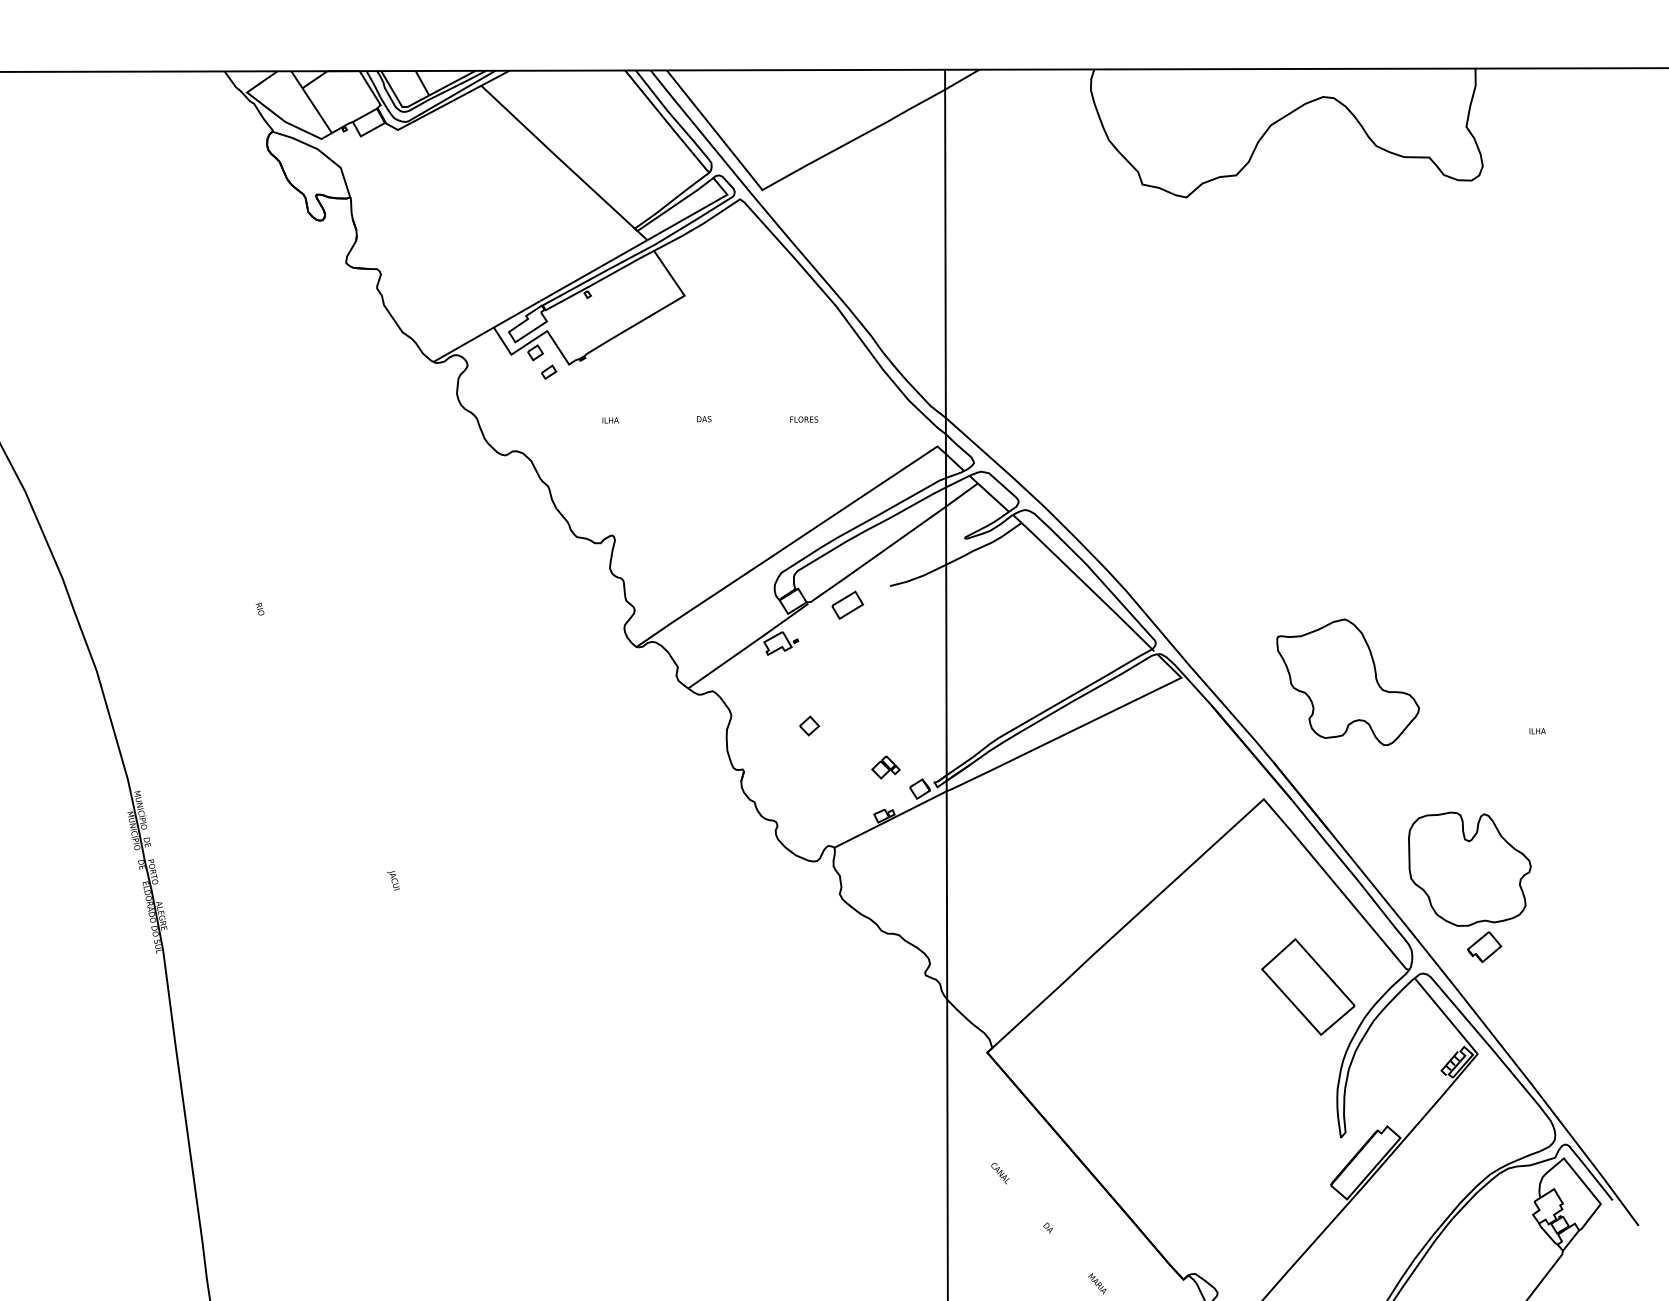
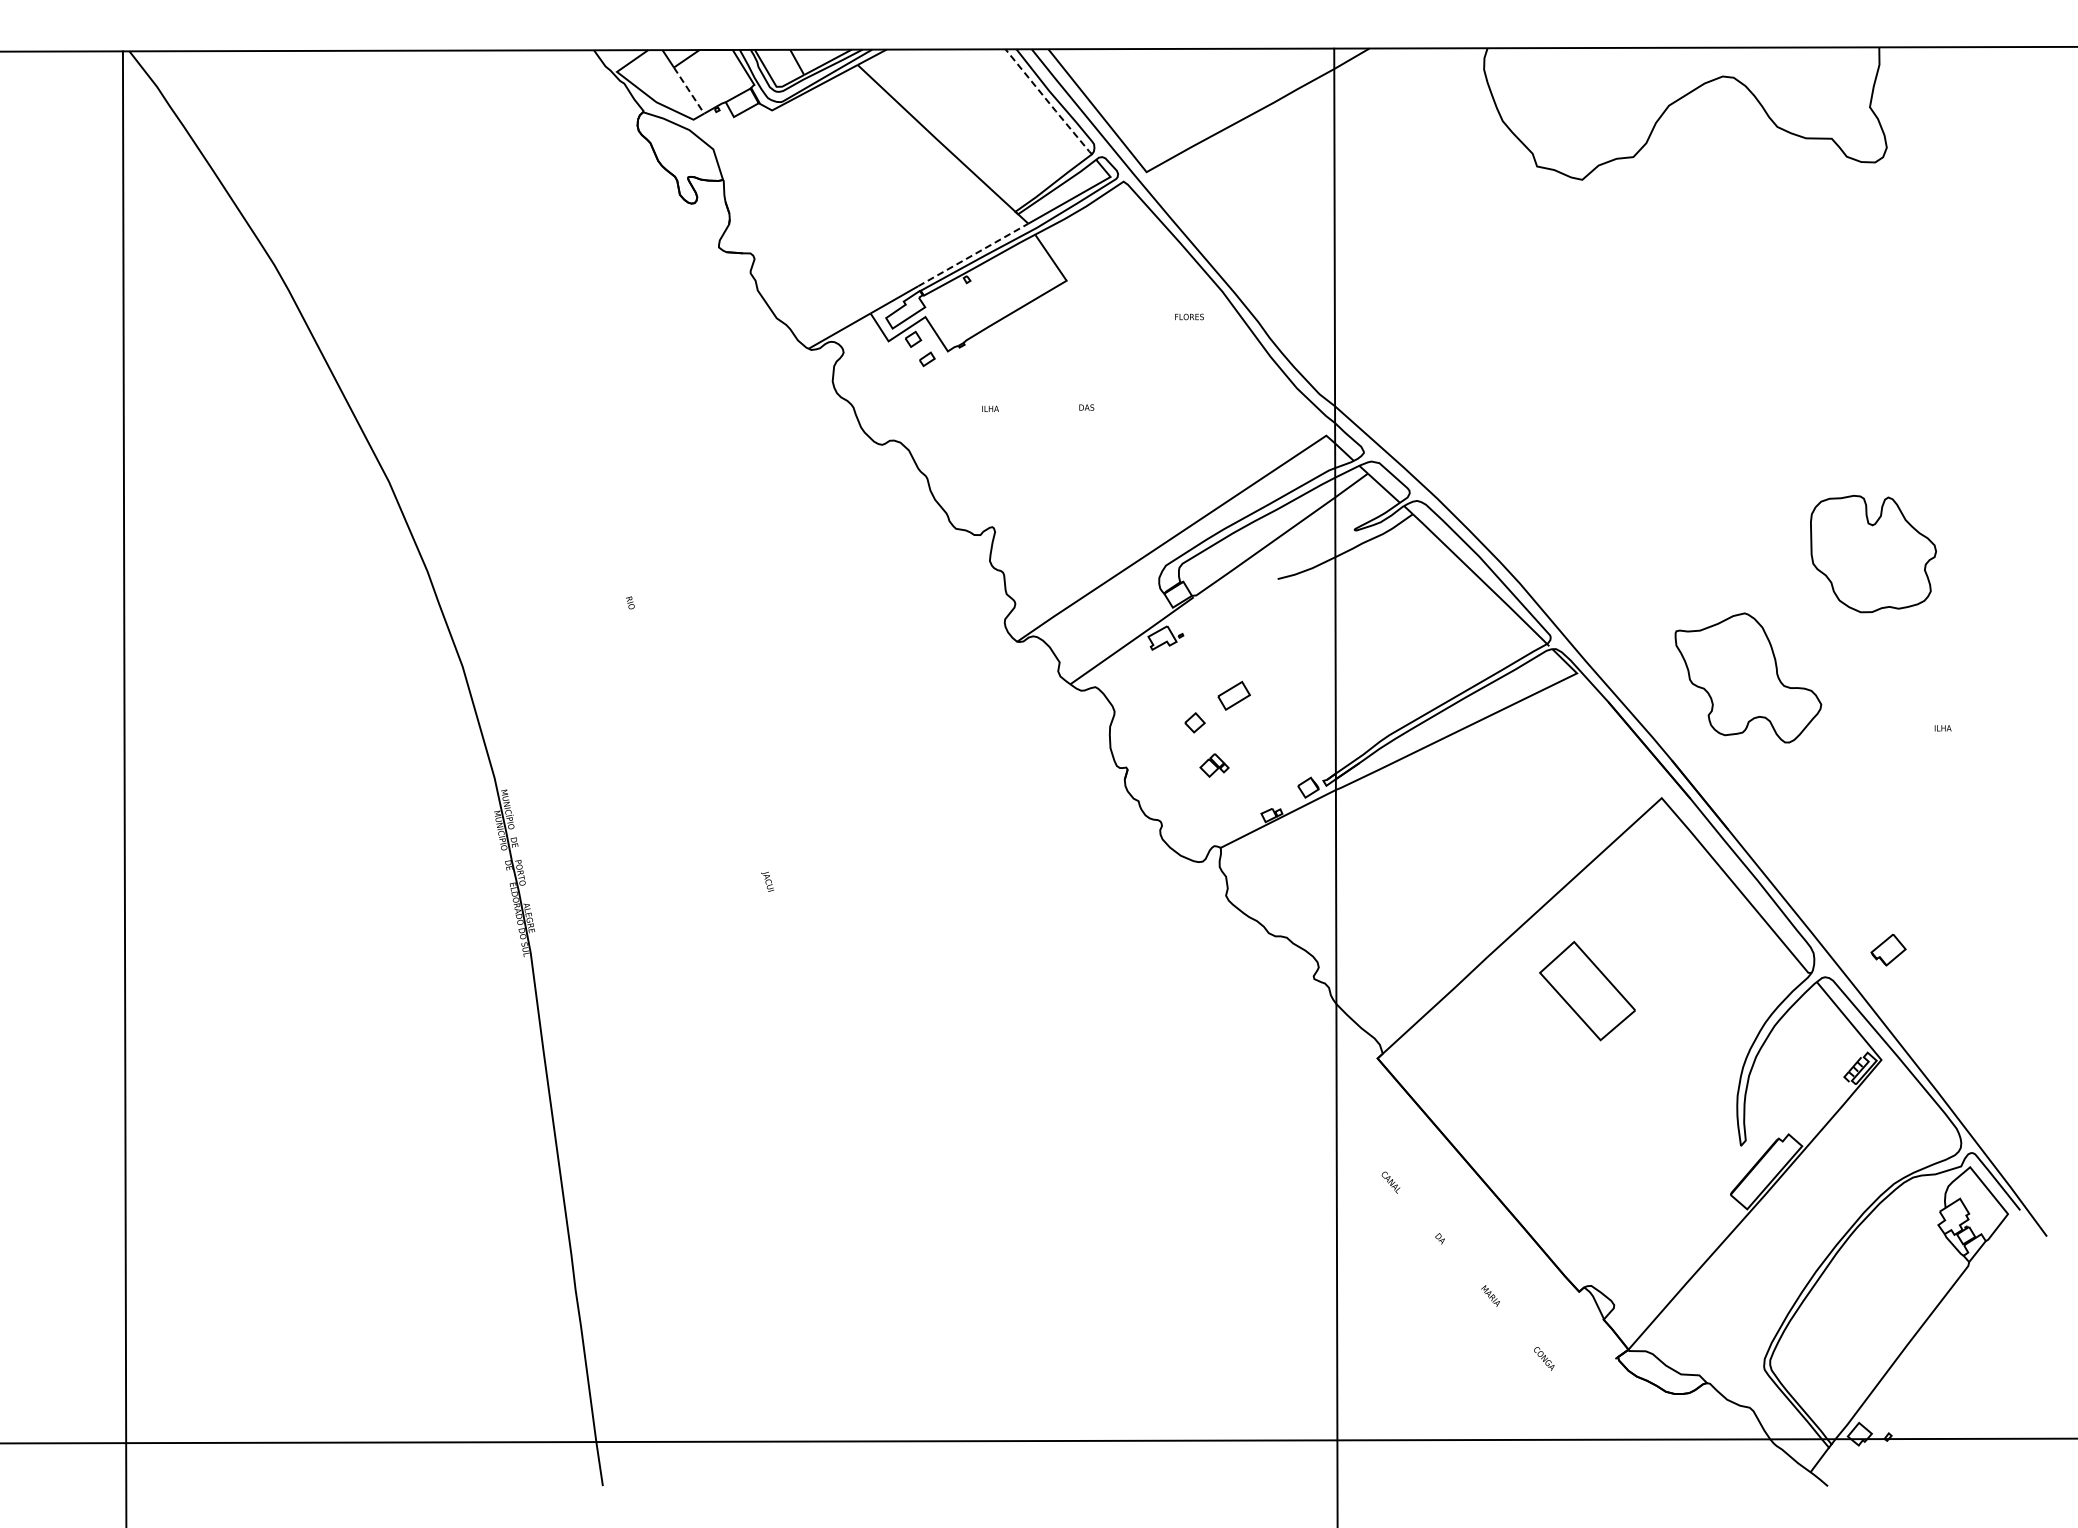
line: (317, 111) -> (689, 91), solid -> dashed
line: (666, 122) -> (1048, 102), solid -> dashed
line: (594, 270) -> (973, 254), solid -> dashed
text: (804, 419) -> (1189, 316), moved
part: (847, 604) -> (1233, 695), moved
part: (885, 767) -> (1214, 765), moved
part: (1469, 869) -> (1873, 554), moved
part: (1308, 986) -> (1587, 990), moved

